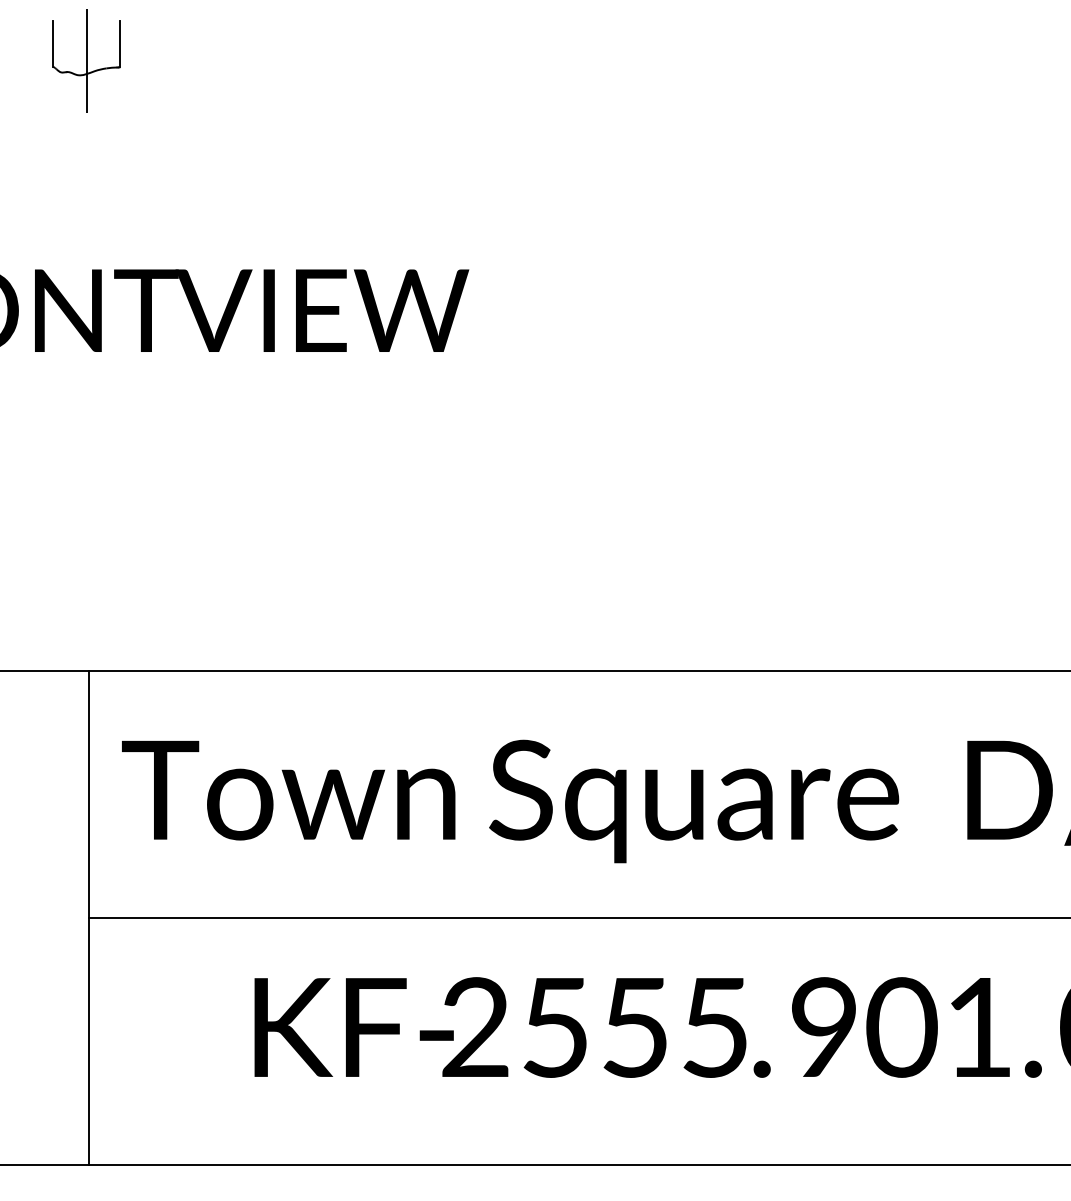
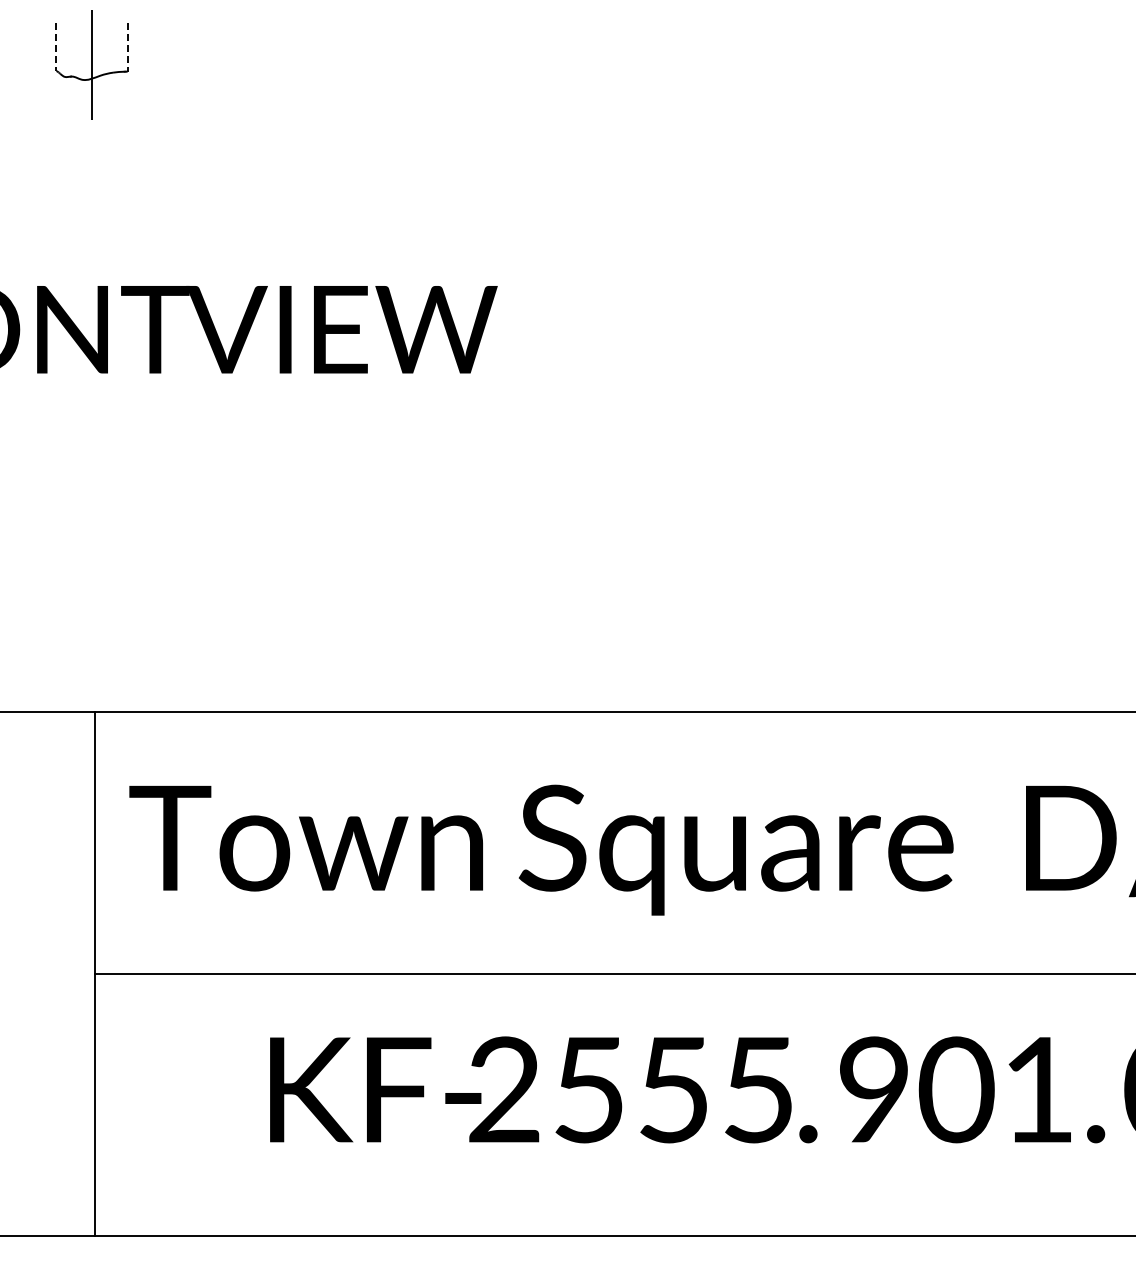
line: (53, 44) -> (56, 47), solid -> dashed
line: (120, 44) -> (127, 47), solid -> dashed

